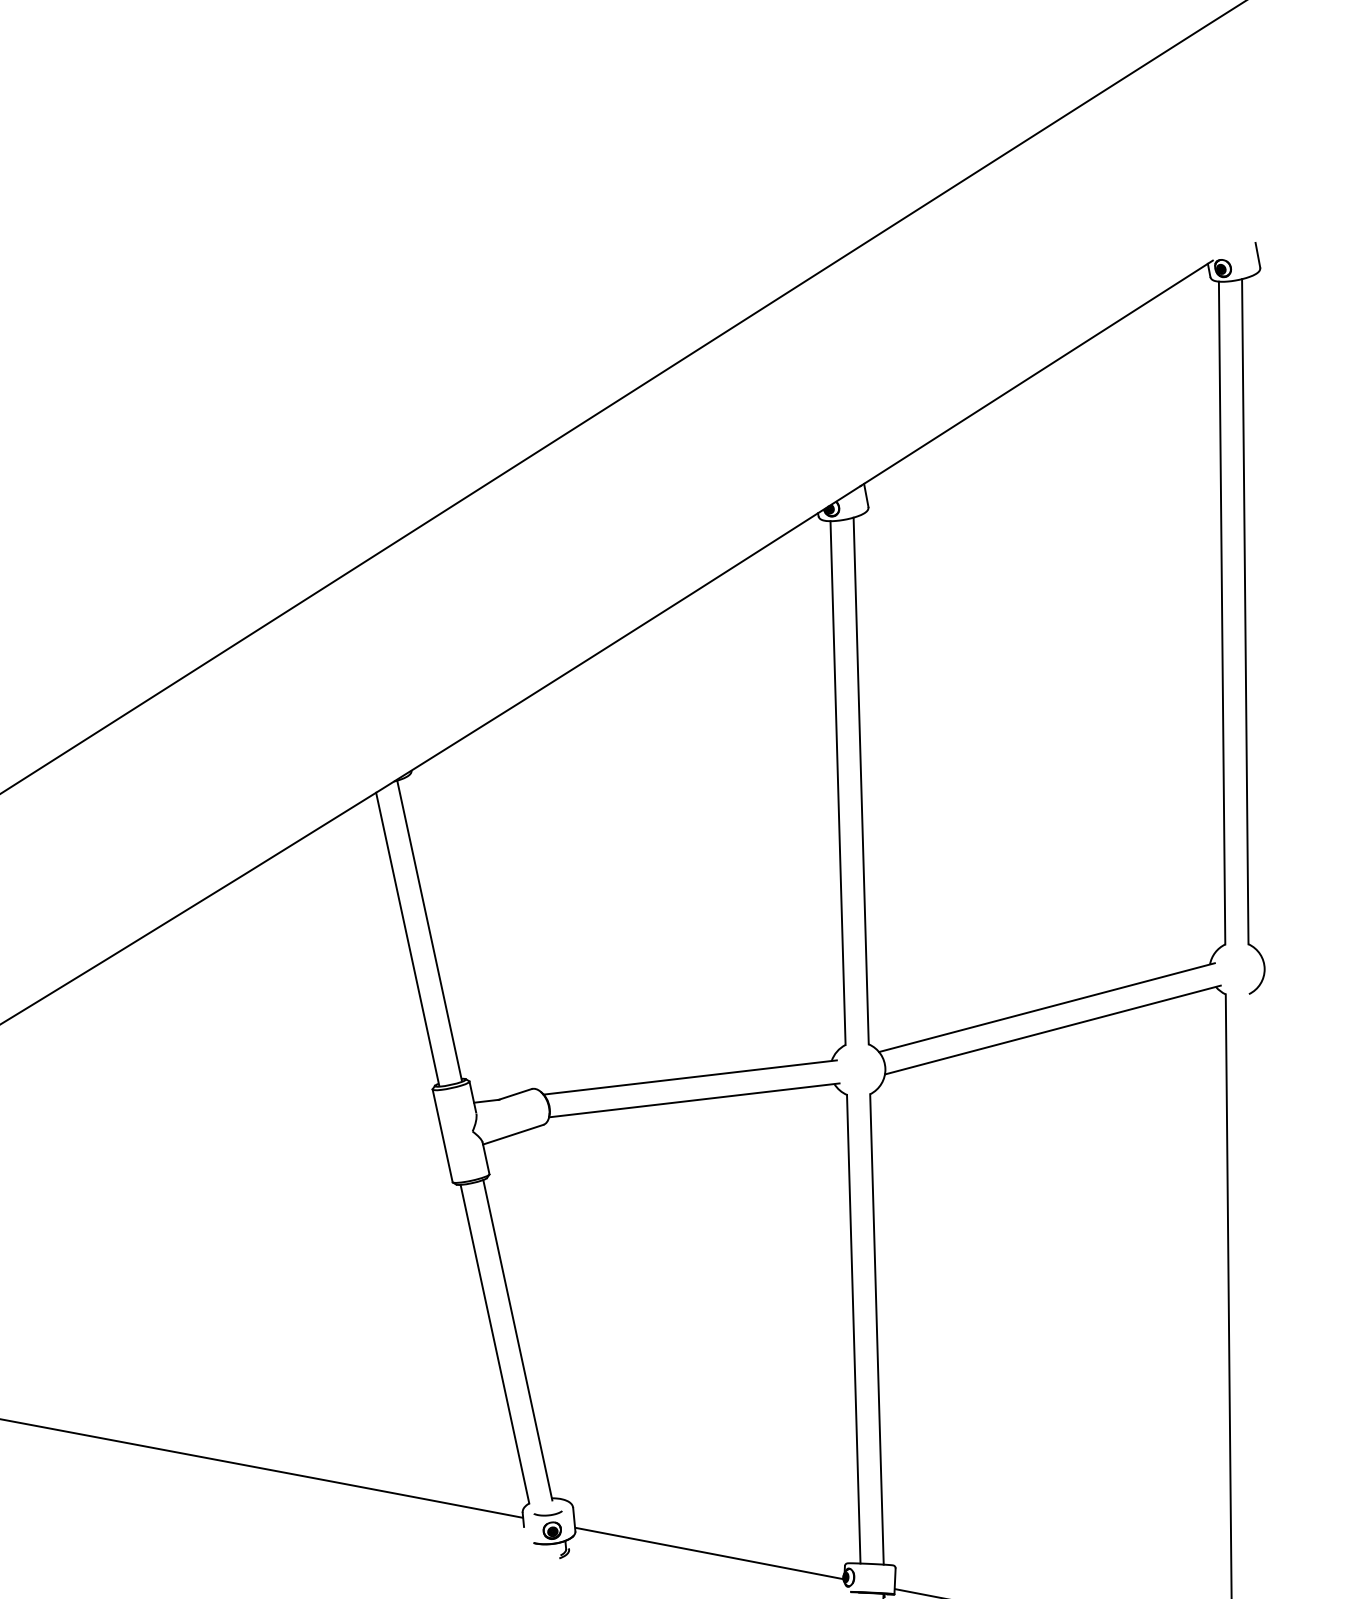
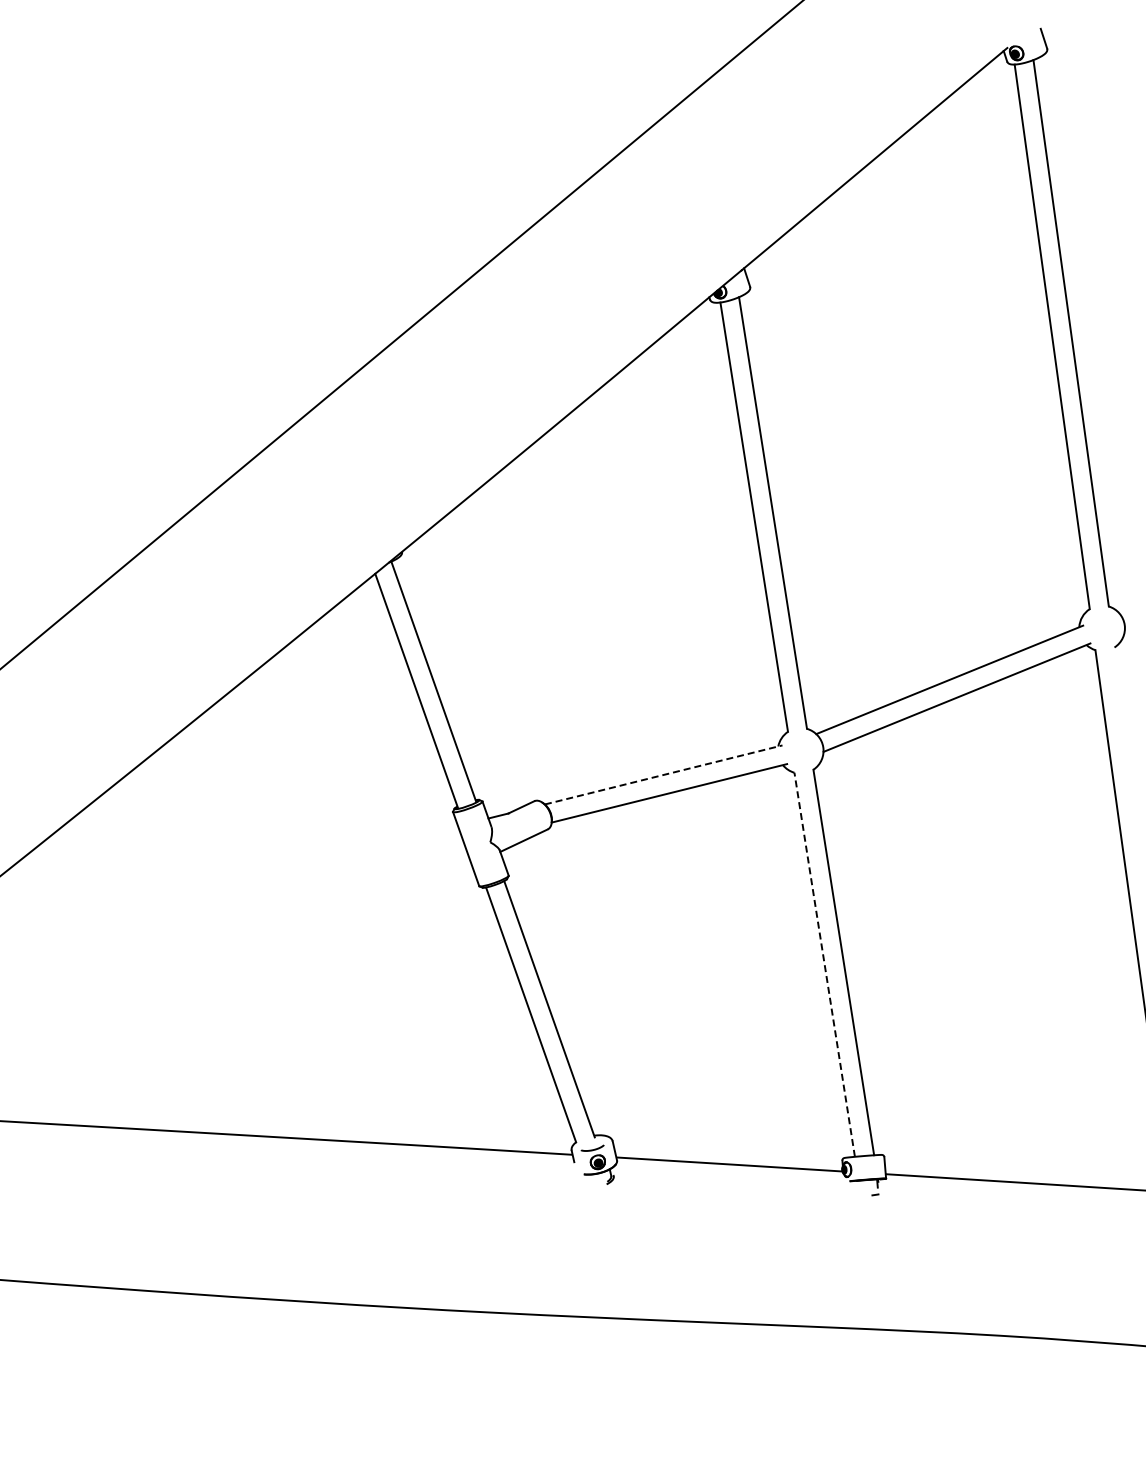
line: (691, 1077) -> (664, 774), solid -> dashed
line: (853, 1328) -> (824, 964), solid -> dashed

